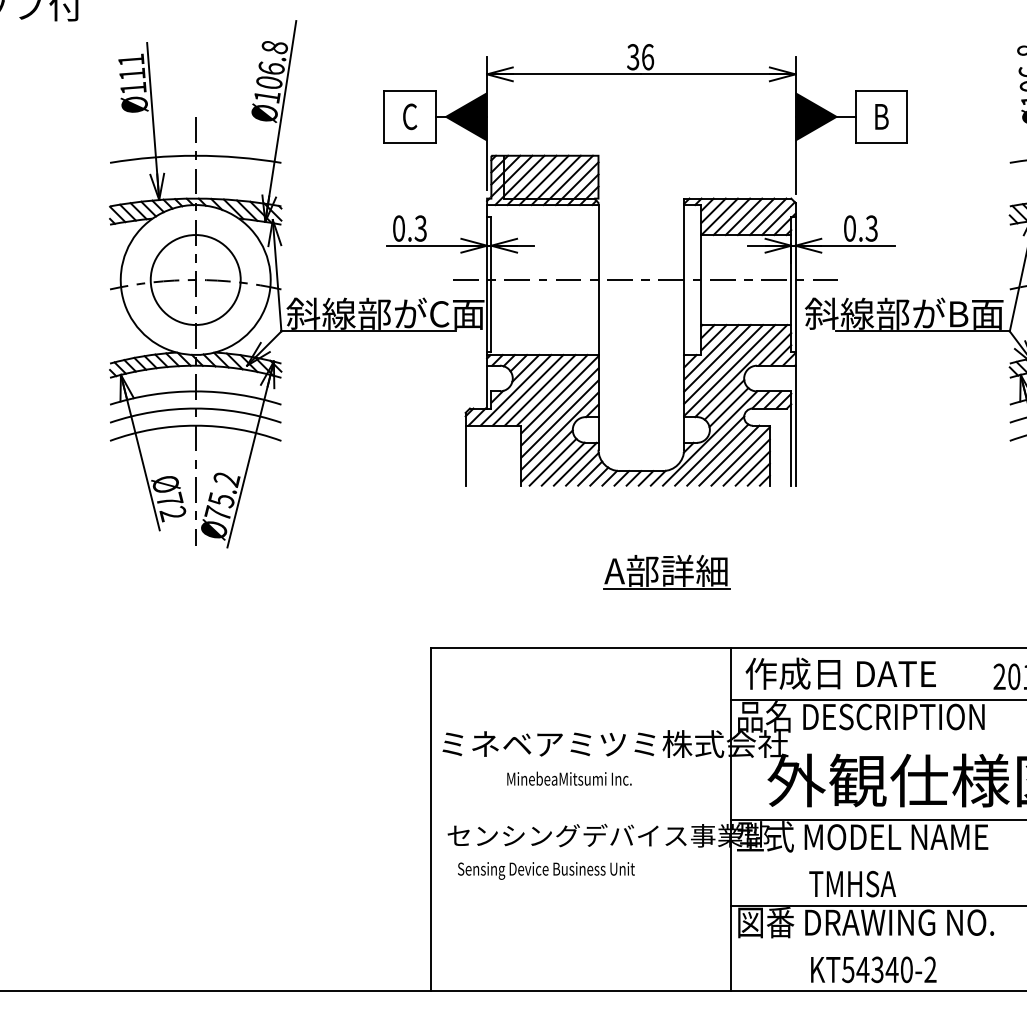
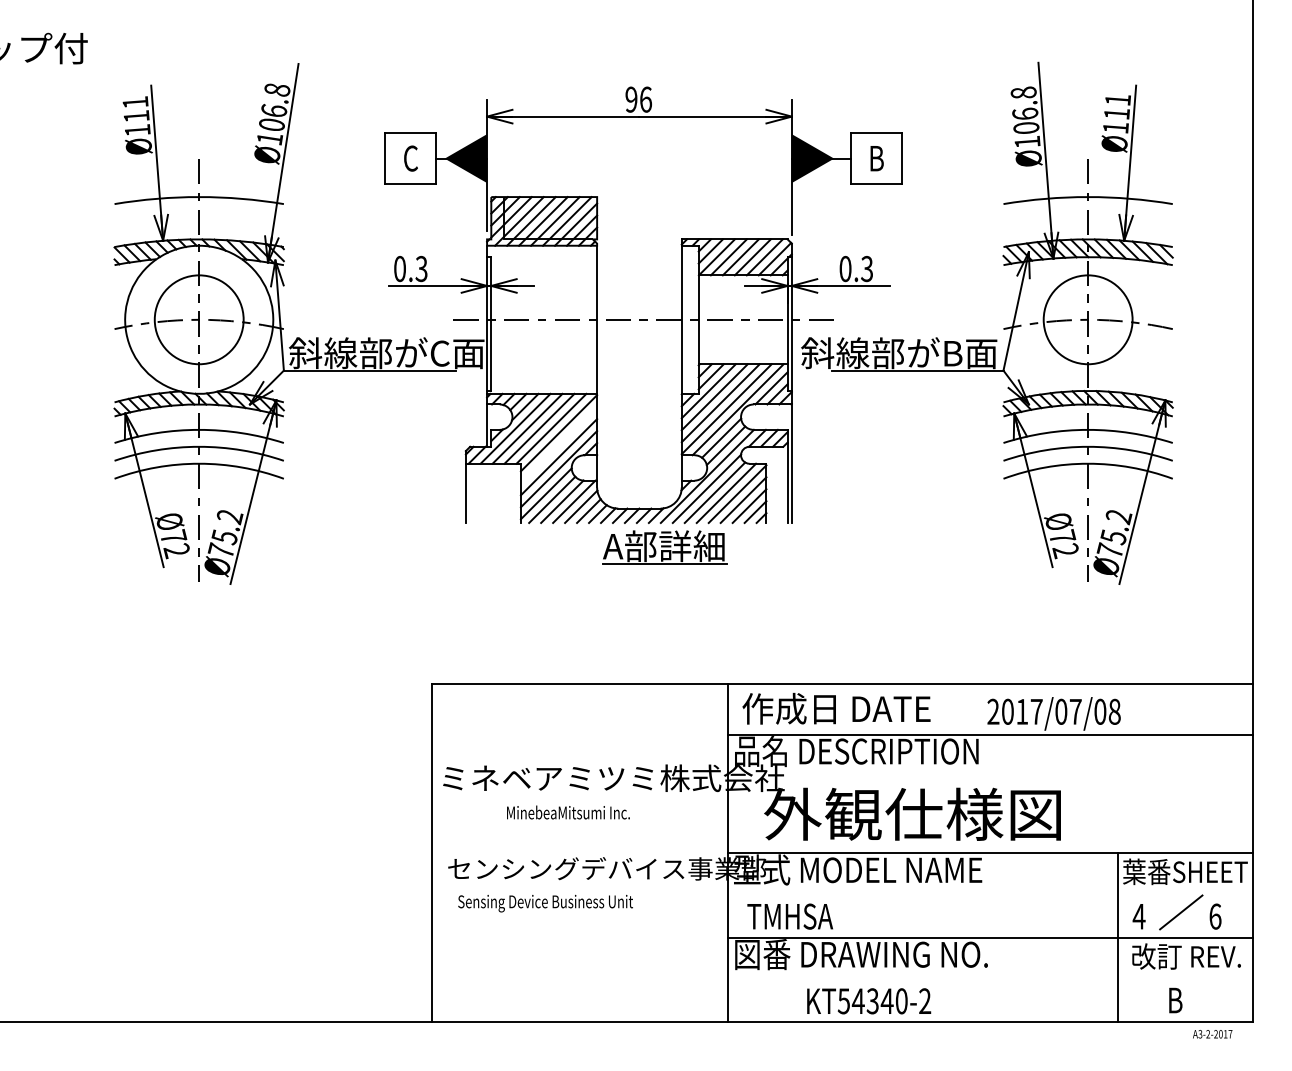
text: (633, 57) -> (631, 99), 36 -> 96
line: (559, 407) -> (558, 445), removed
part: (666, 572) -> (664, 547), moved
text: (851, 883) -> (789, 916), moved

